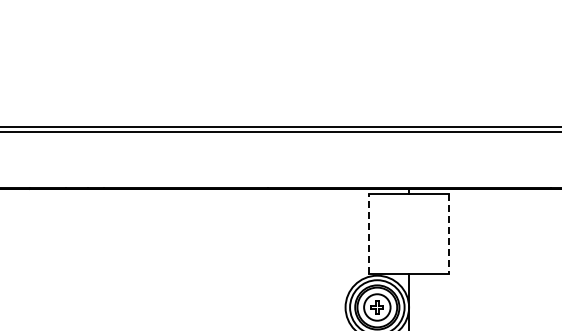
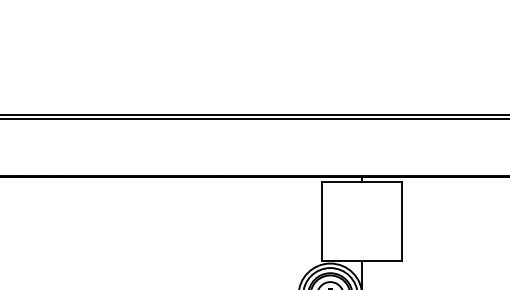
line: (369, 233) -> (322, 221), dashed -> solid
line: (448, 233) -> (401, 221), dashed -> solid

